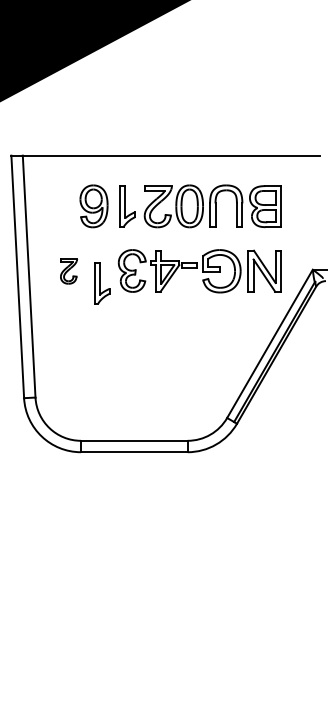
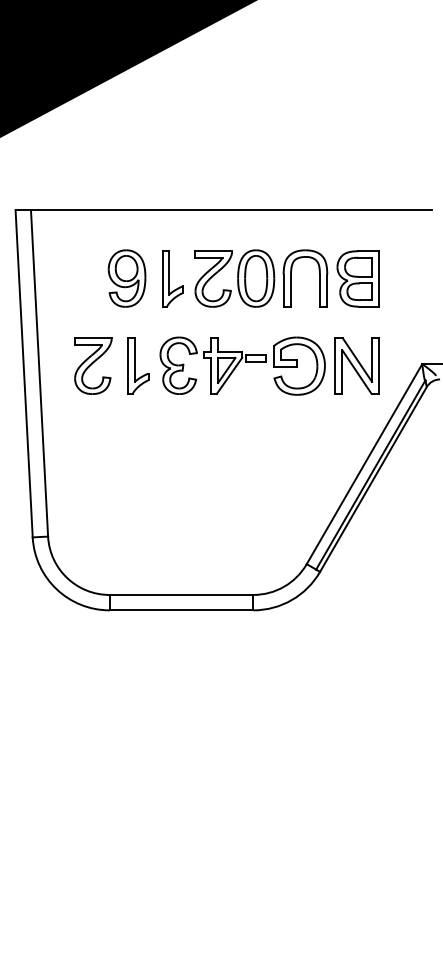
part: (68, 271) -> (92, 366), size x1.67
part: (102, 283) -> (138, 366), moved

